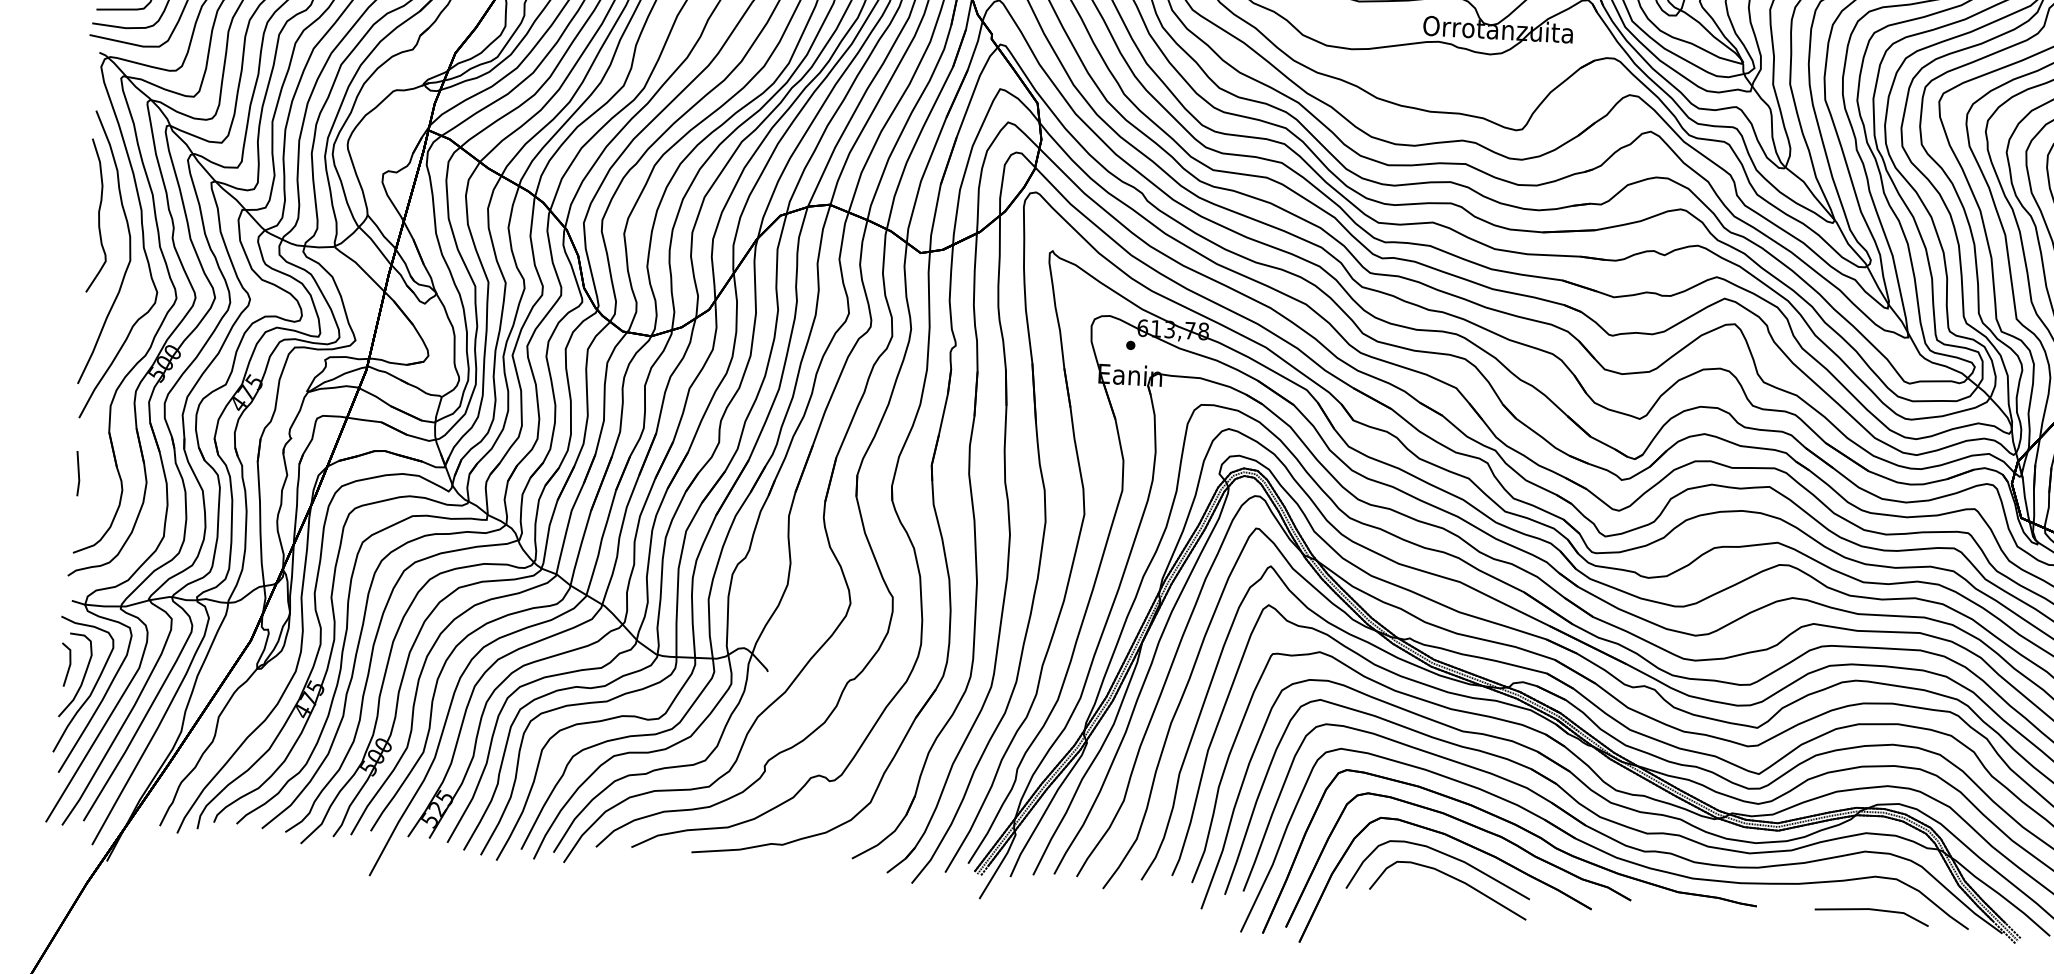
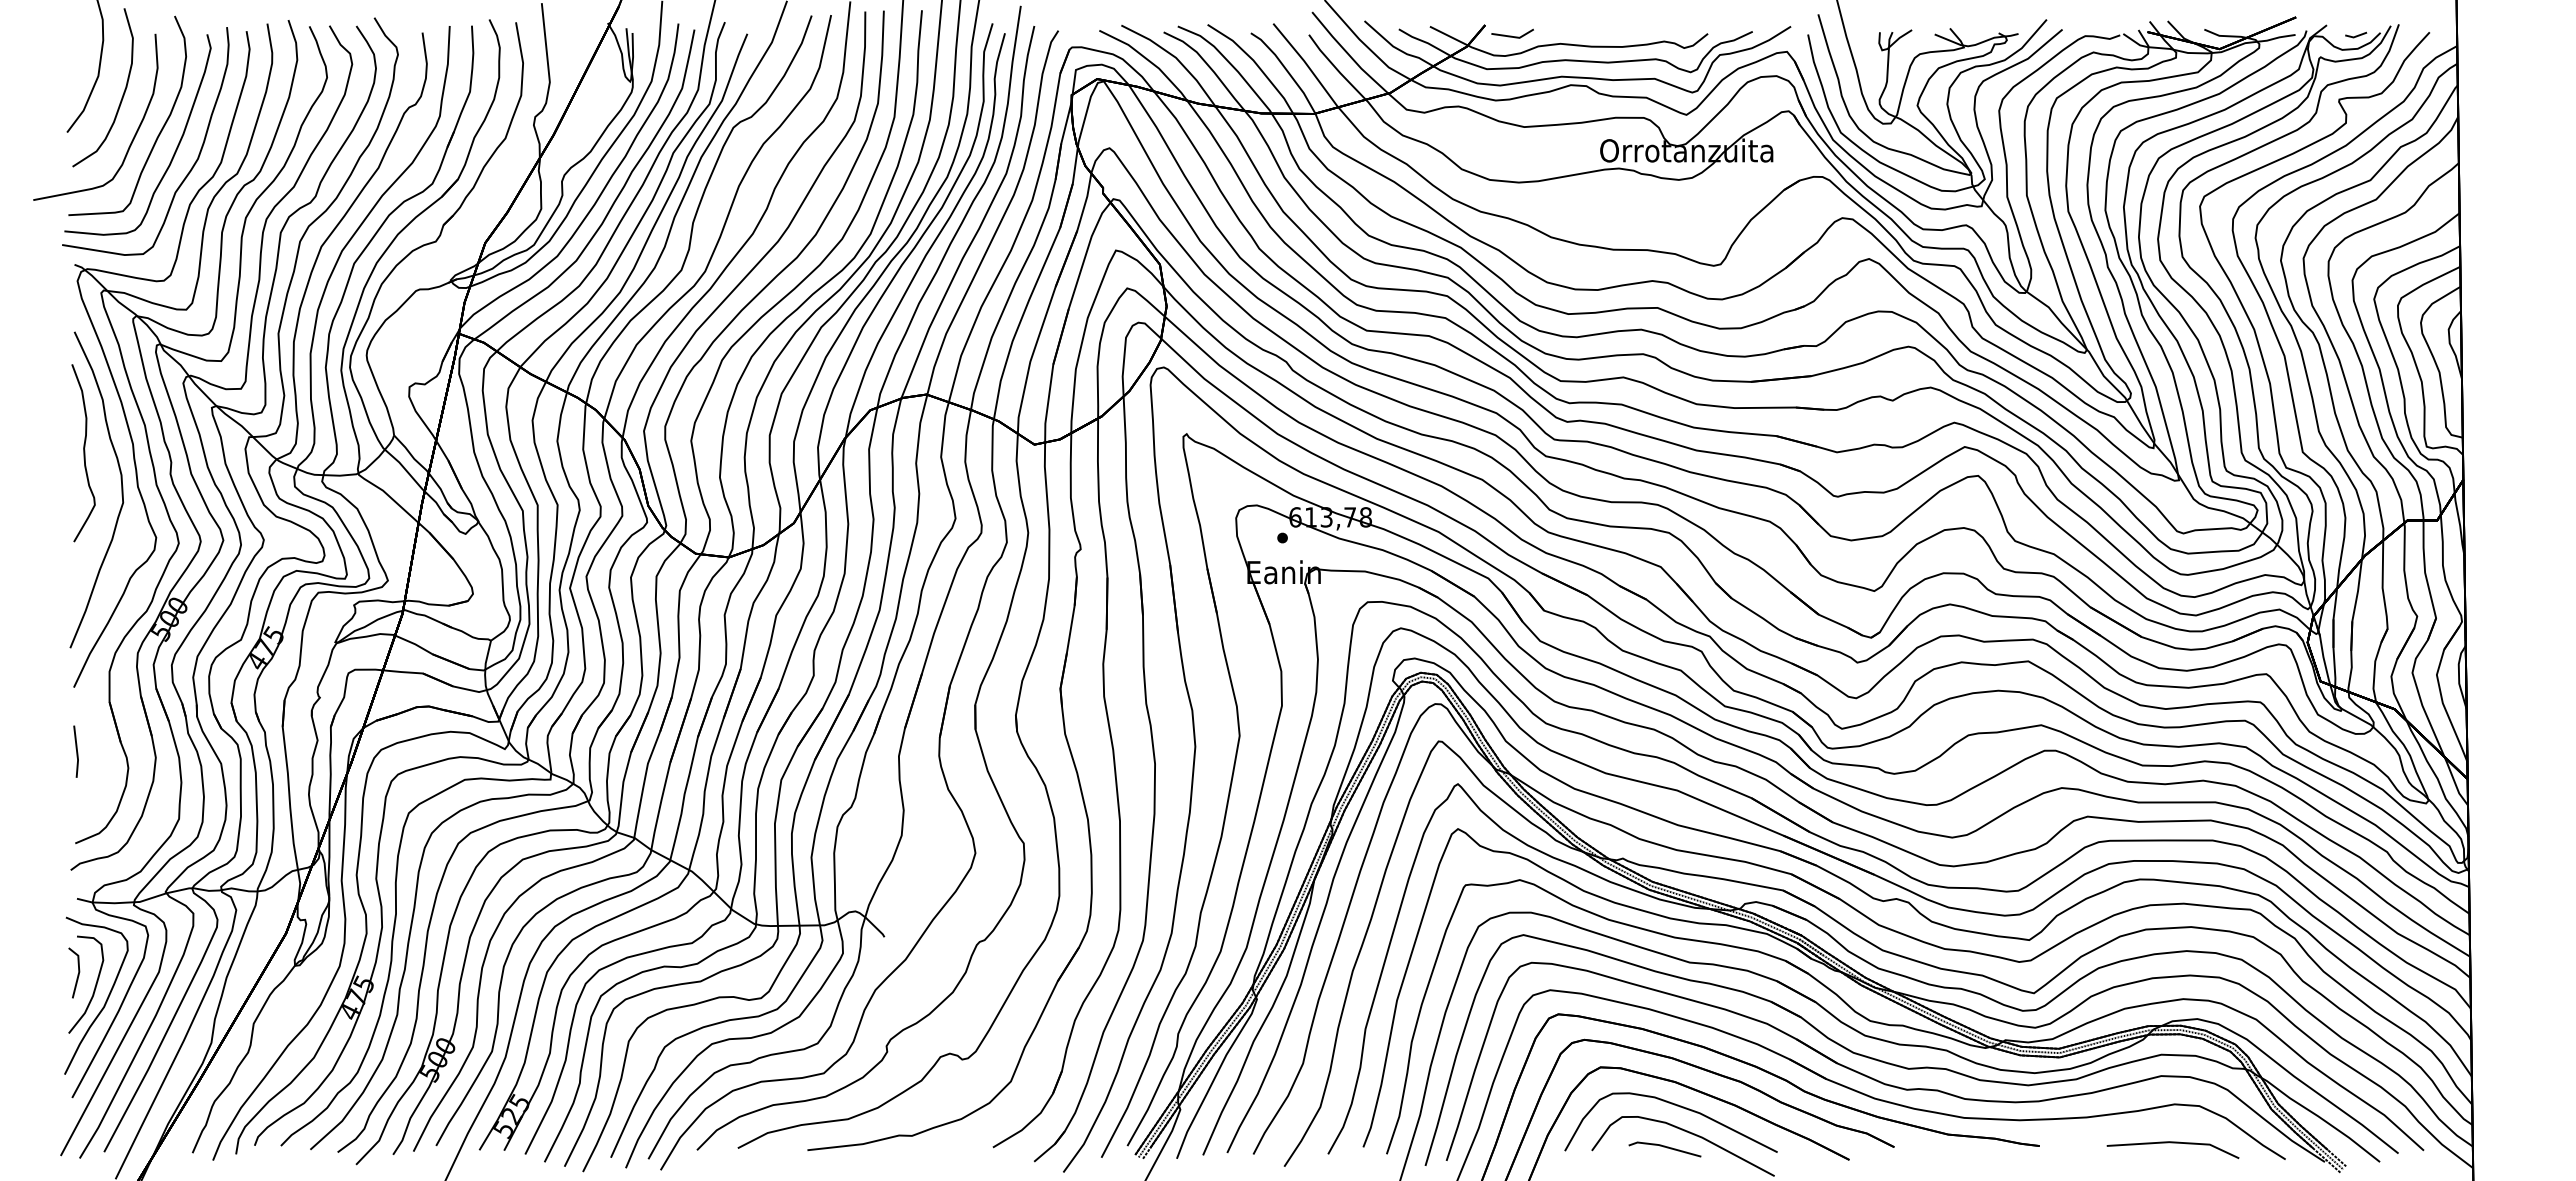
part: (1432, 891) -> (1664, 1149), added

